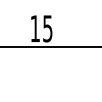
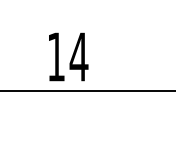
text: (47, 28) -> (78, 56), 15 -> 14

